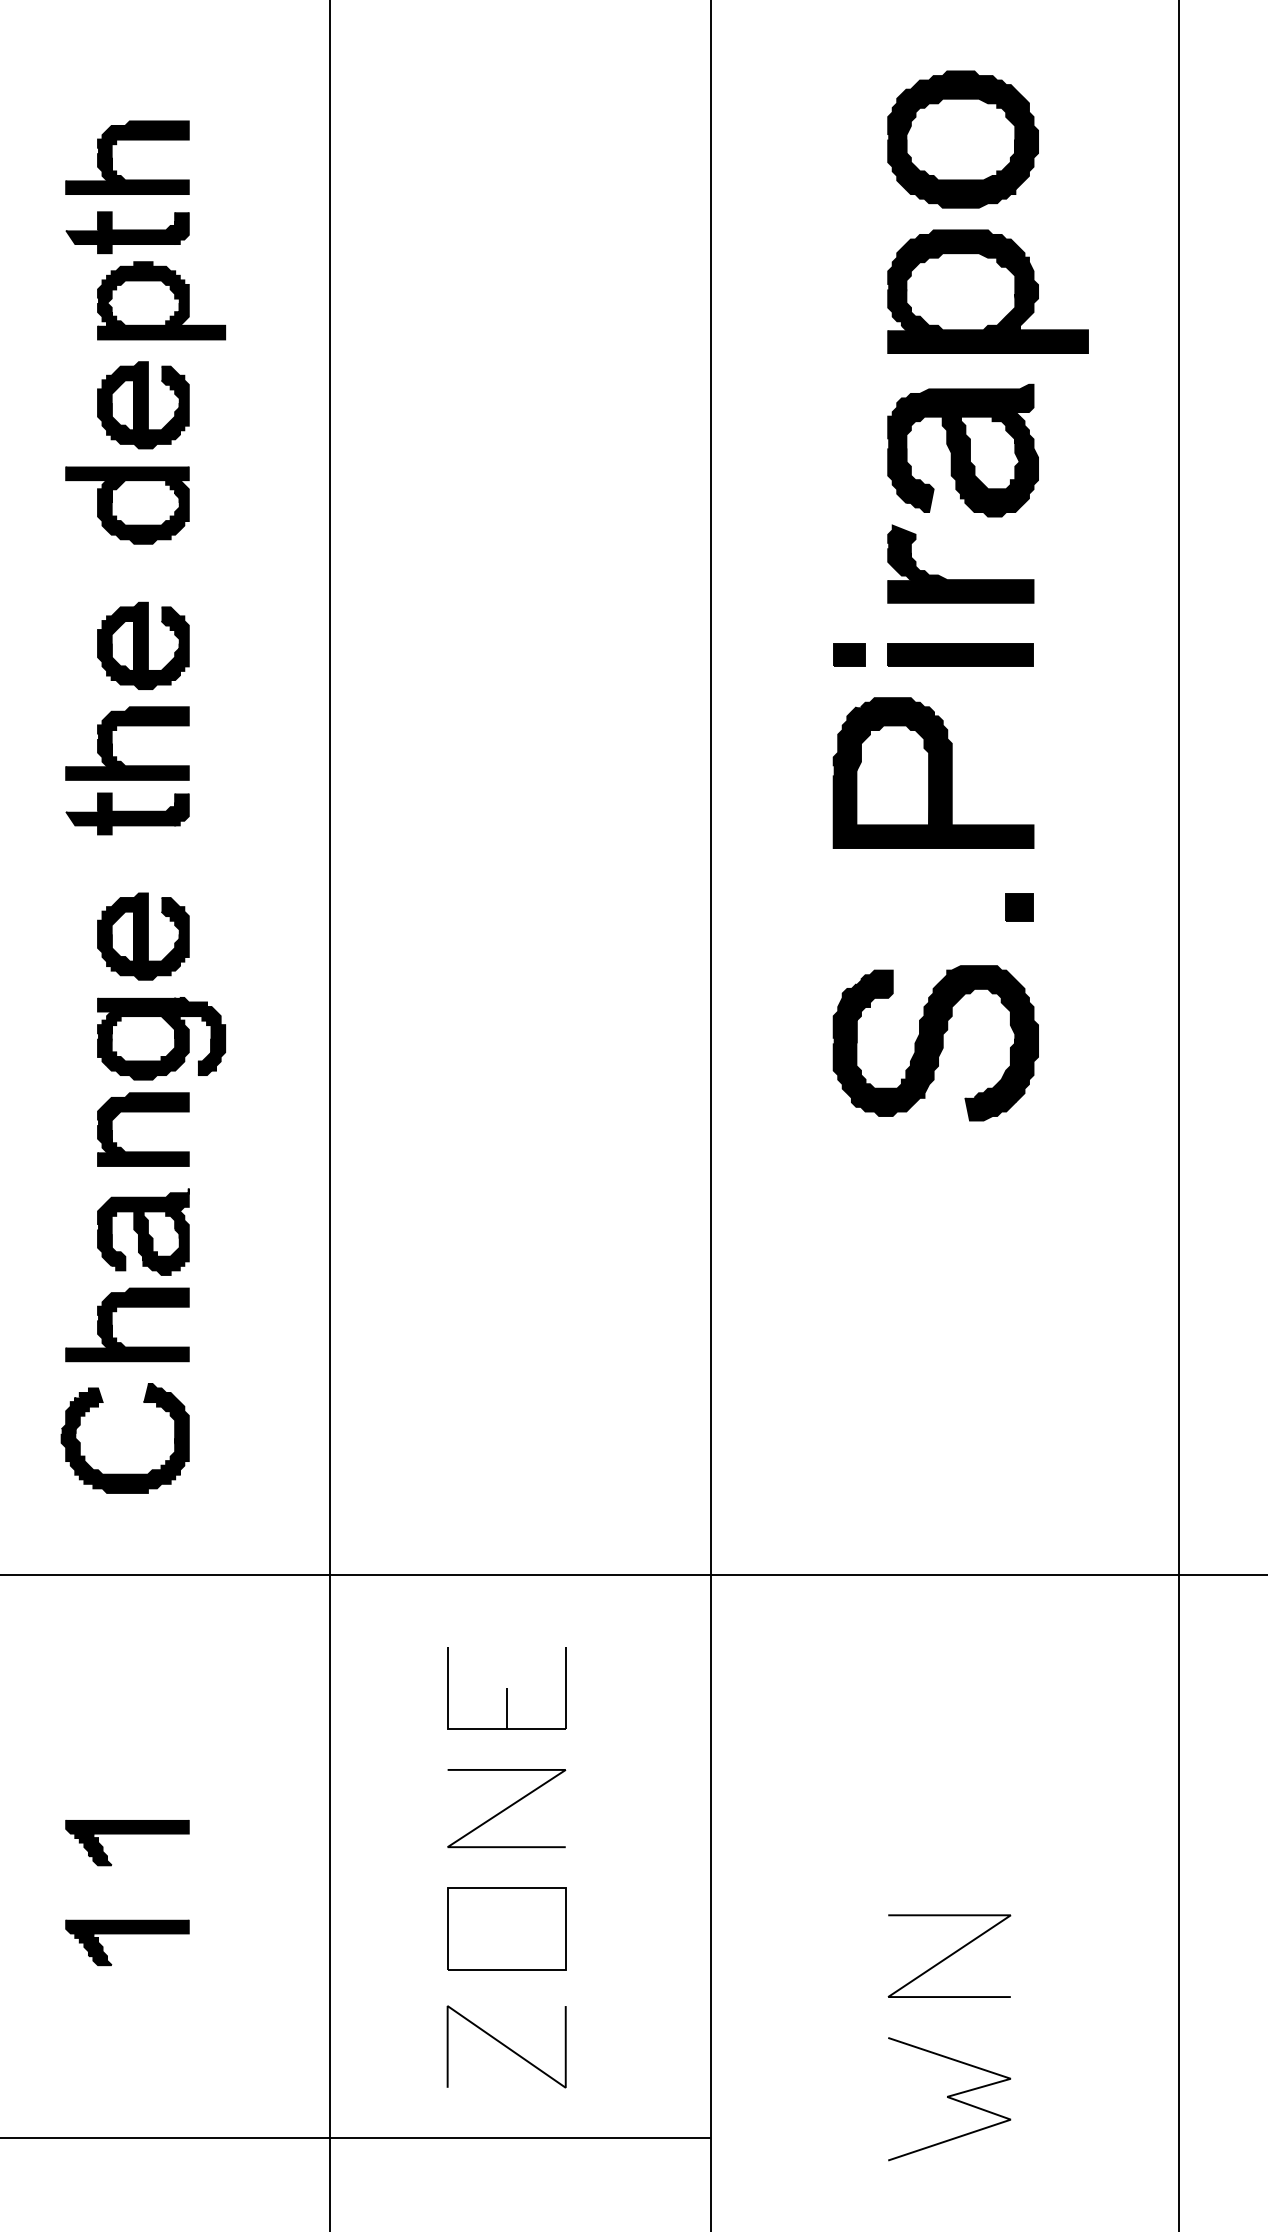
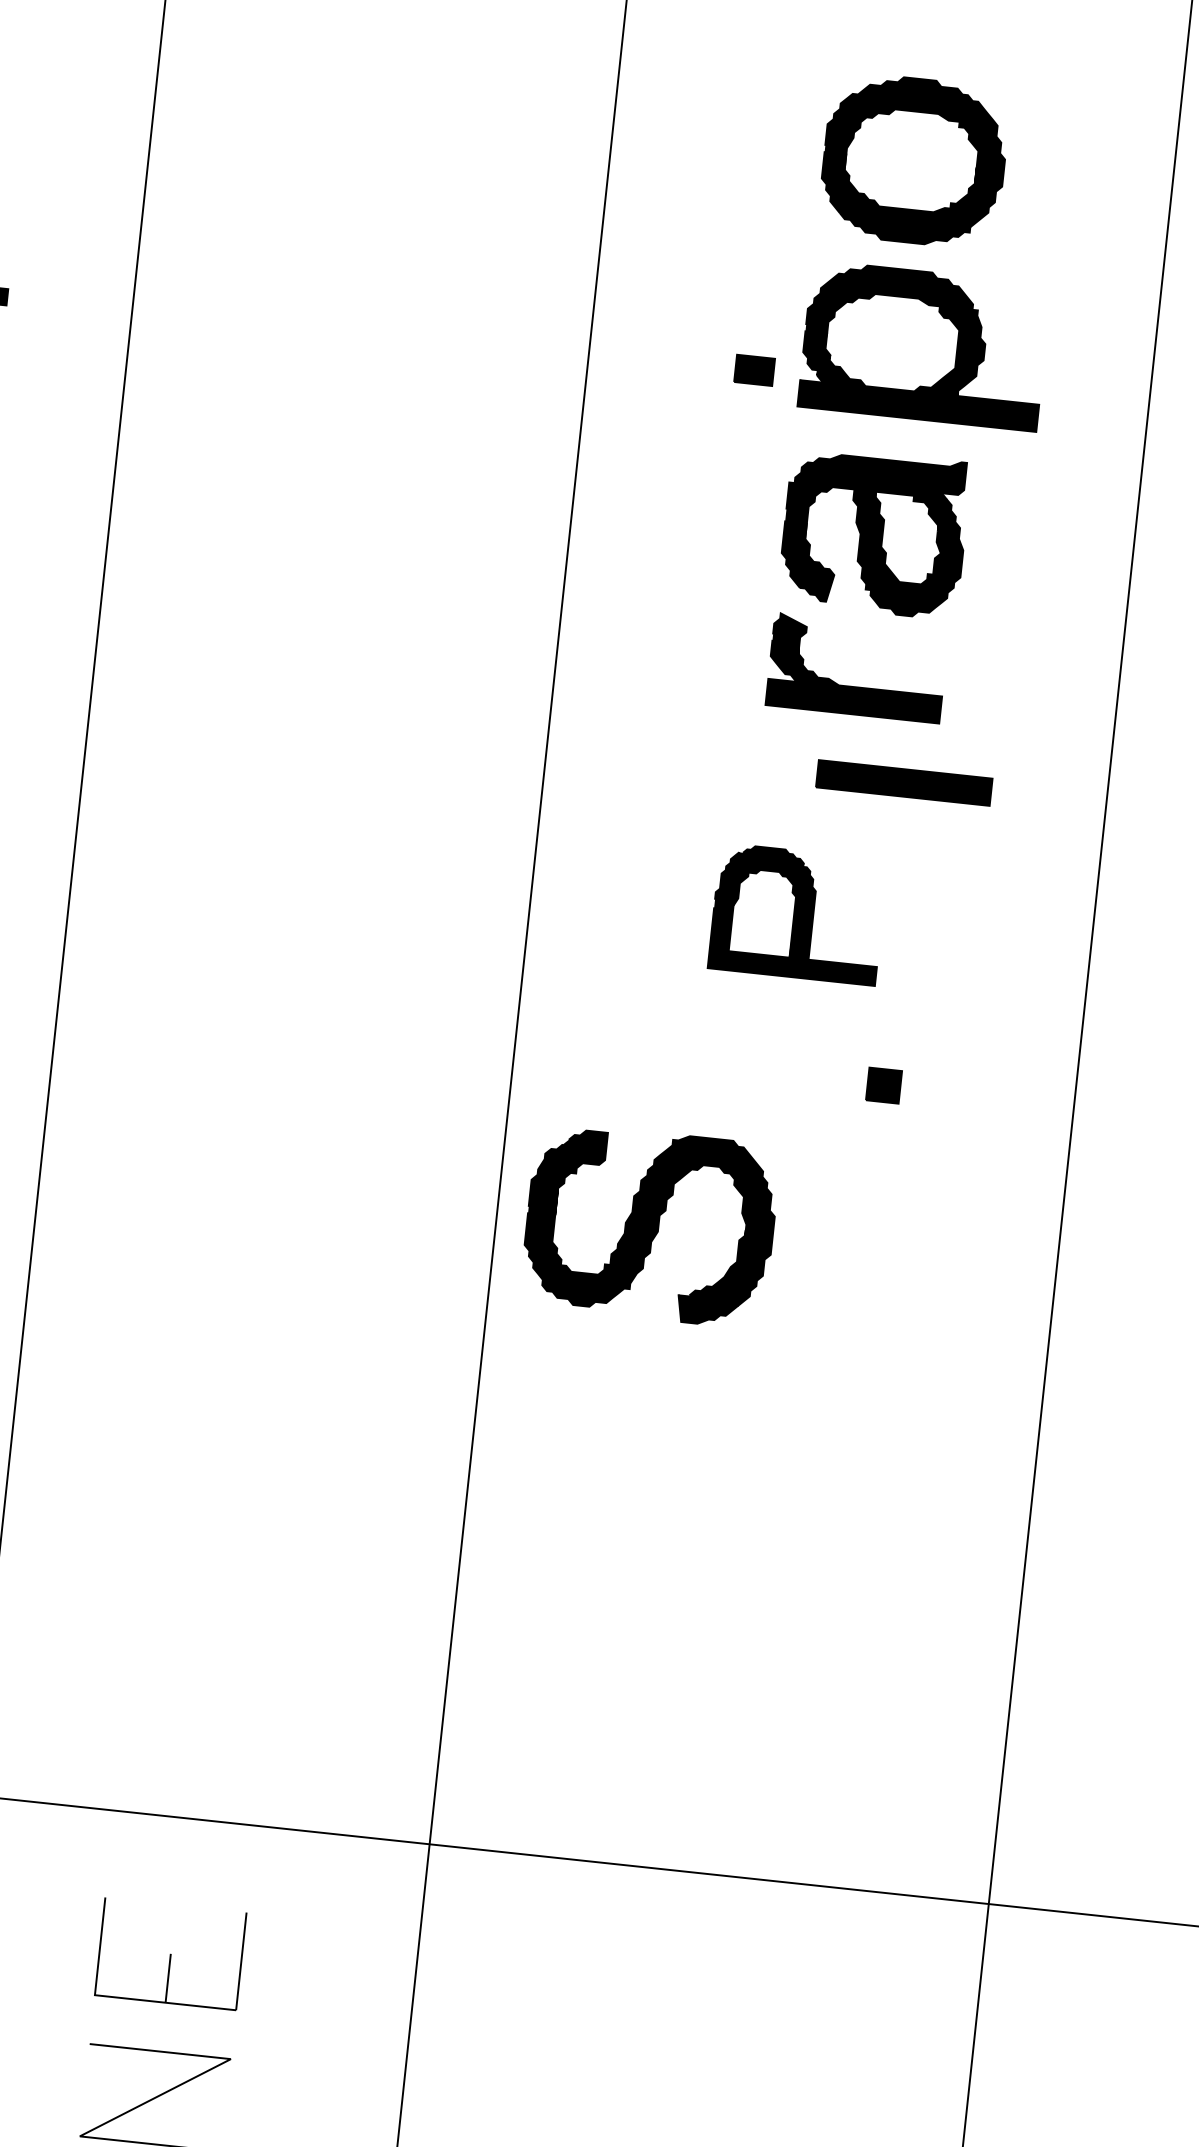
part: (849, 654) -> (754, 369), moved
part: (960, 654) -> (903, 782), moved
part: (933, 772) -> (797, 913), size x0.7
part: (935, 1043) -> (649, 1225), moved

